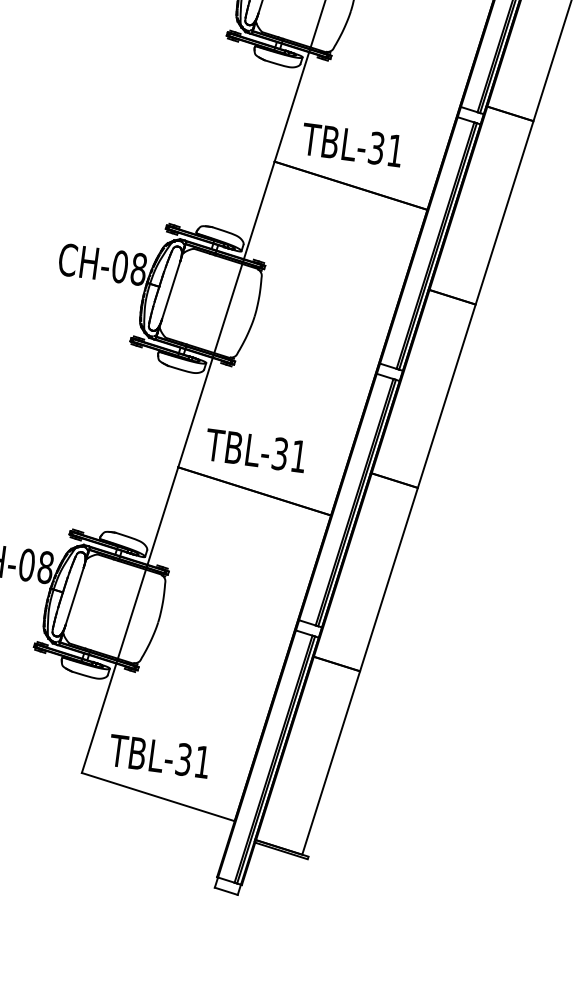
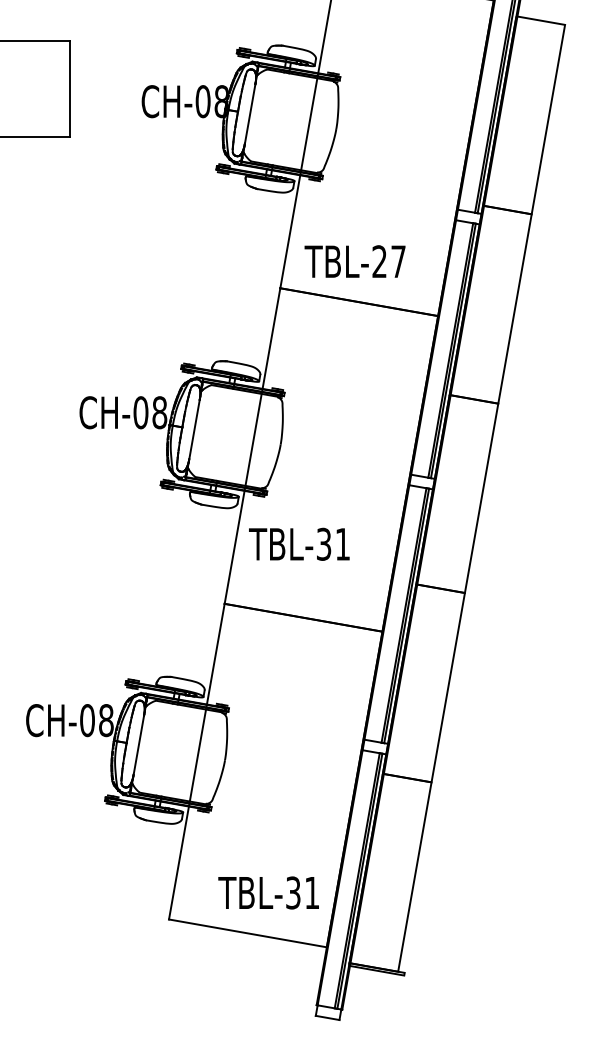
text: (385, 149) -> (388, 261), TBL-31 -> TBL-27
text: (256, 449) -> (299, 543), moved
text: (159, 755) -> (268, 892), moved

